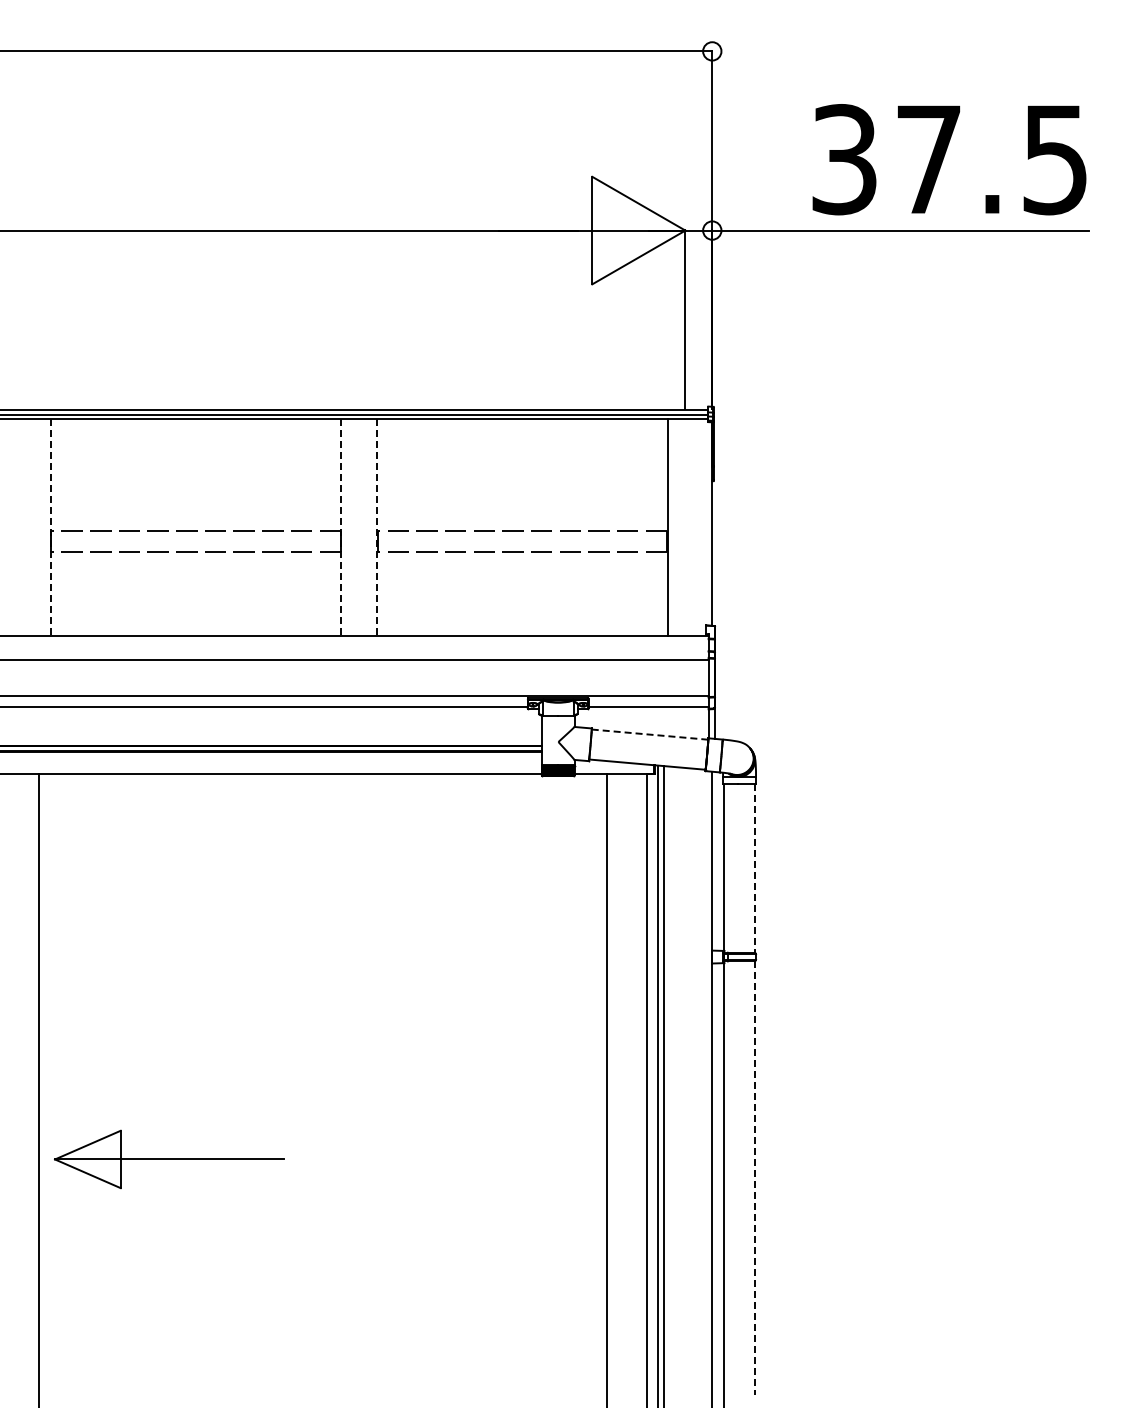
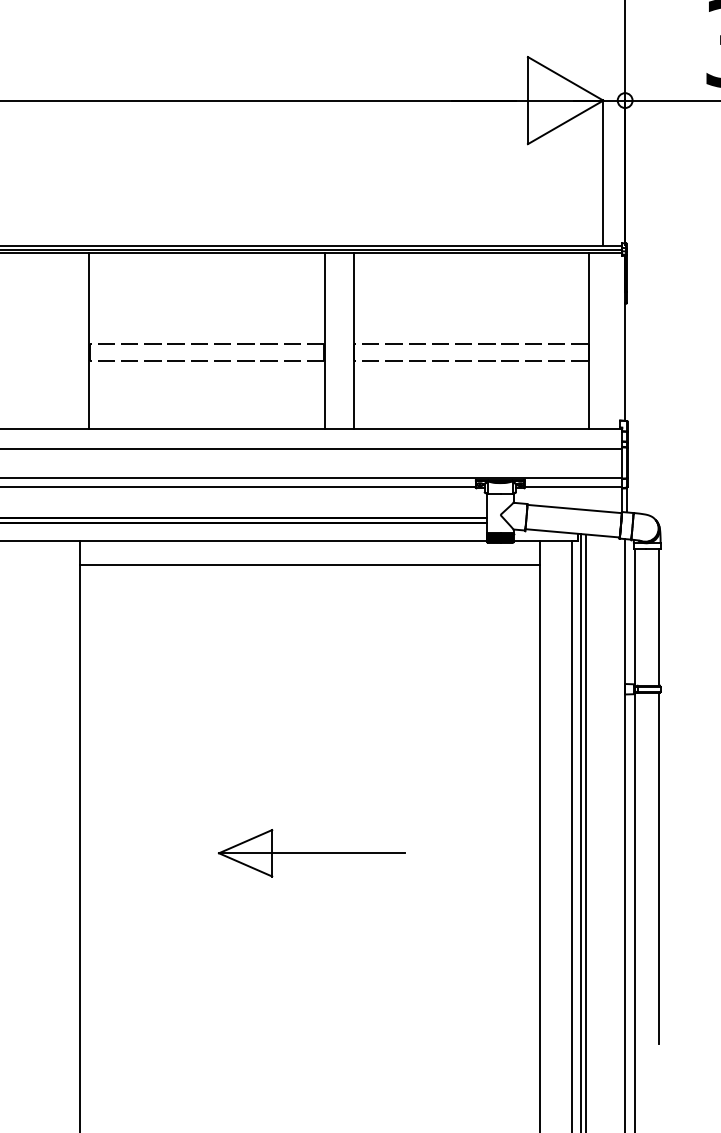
line: (51, 527) -> (89, 341), dashed -> solid
line: (341, 527) -> (324, 341), dashed -> solid
line: (377, 527) -> (353, 341), dashed -> solid
line: (649, 734) -> (574, 508), dashed -> solid
line: (322, 803) -> (309, 564), added
line: (754, 868) -> (659, 617), dashed -> solid
part: (169, 1158) -> (311, 852), moved
line: (754, 1178) -> (659, 868), dashed -> solid

